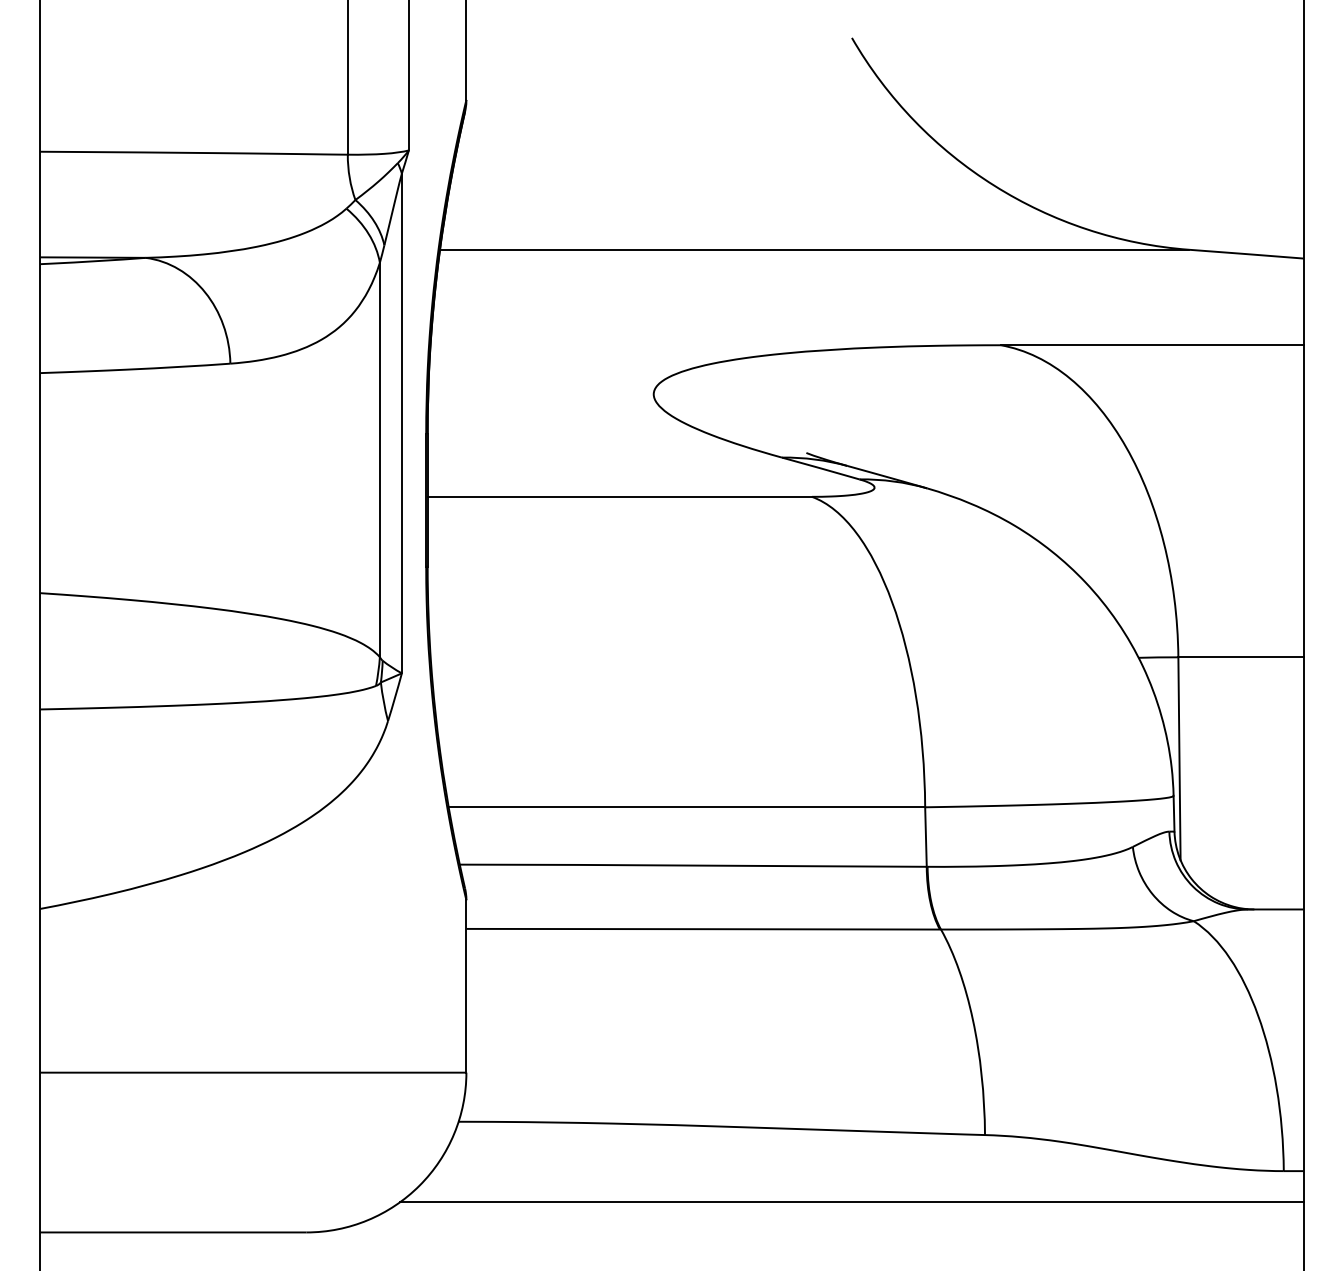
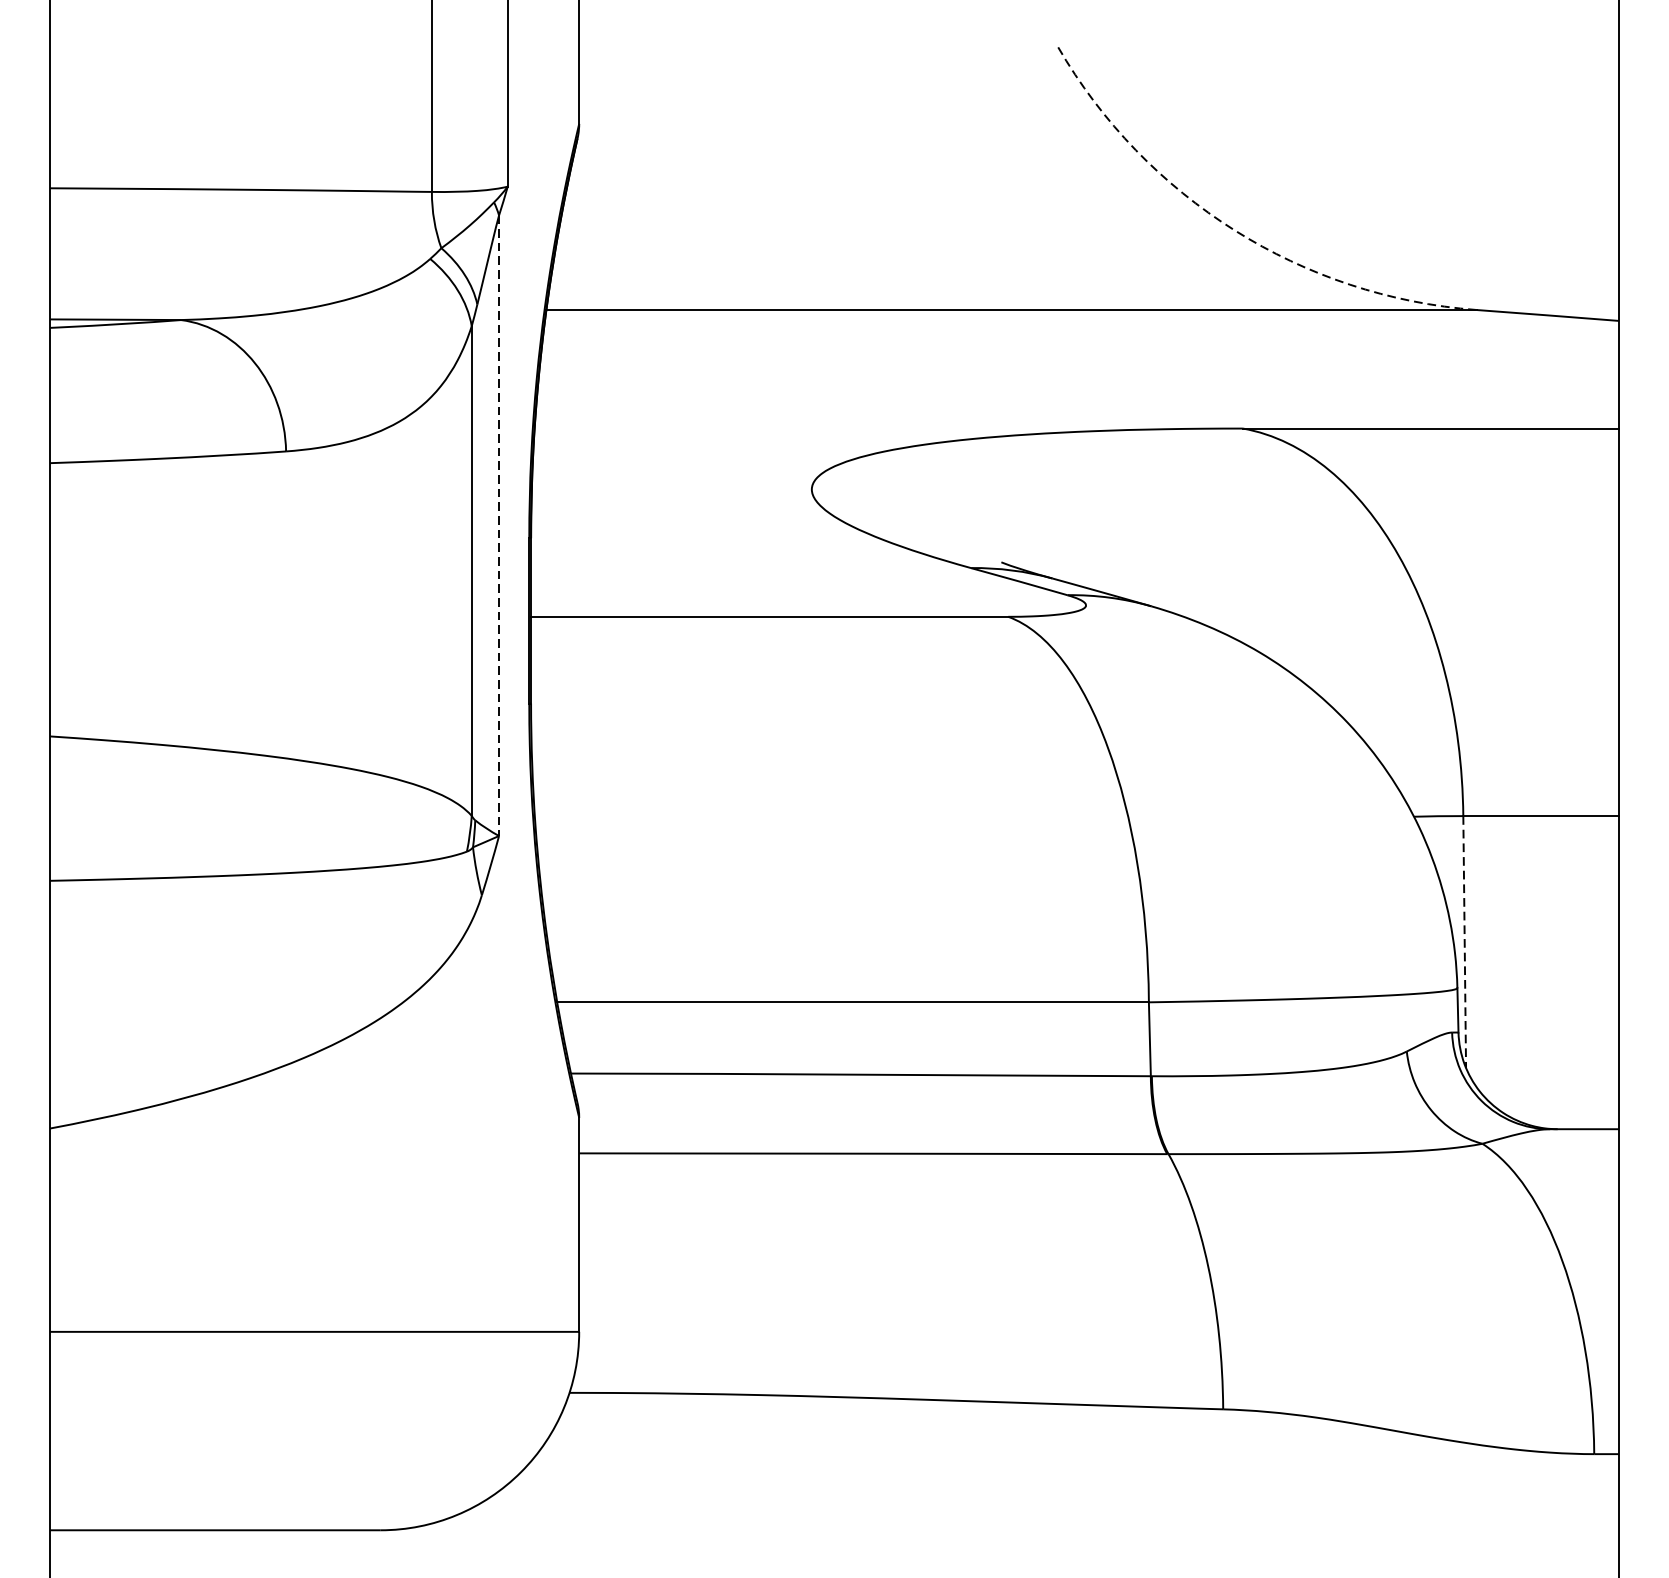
arc: (994, 185) -> (1234, 230), solid -> dashed
line: (401, 423) -> (498, 525), solid -> dashed
line: (1179, 759) -> (1464, 942), solid -> dashed
line: (851, 1202) -> (1057, 1493), removed

